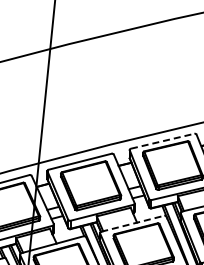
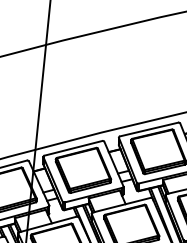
line: (162, 141) -> (148, 129), dashed -> solid
line: (133, 223) -> (122, 204), dashed -> solid

